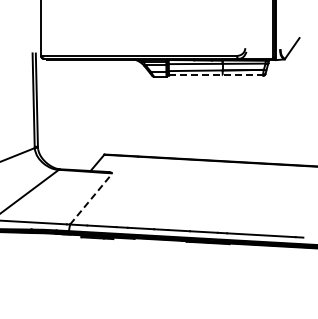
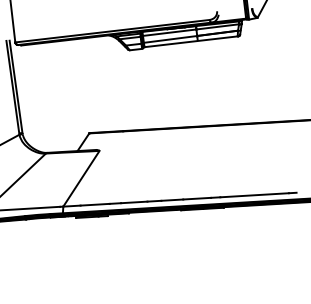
line: (216, 75) -> (191, 41), dashed -> solid
line: (91, 198) -> (81, 178), dashed -> solid

